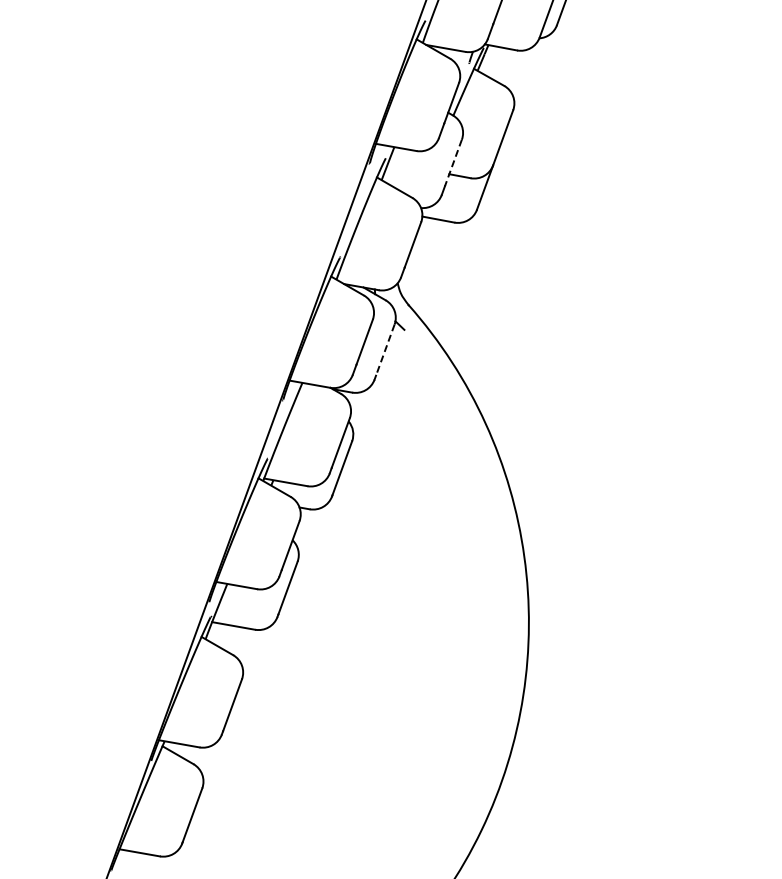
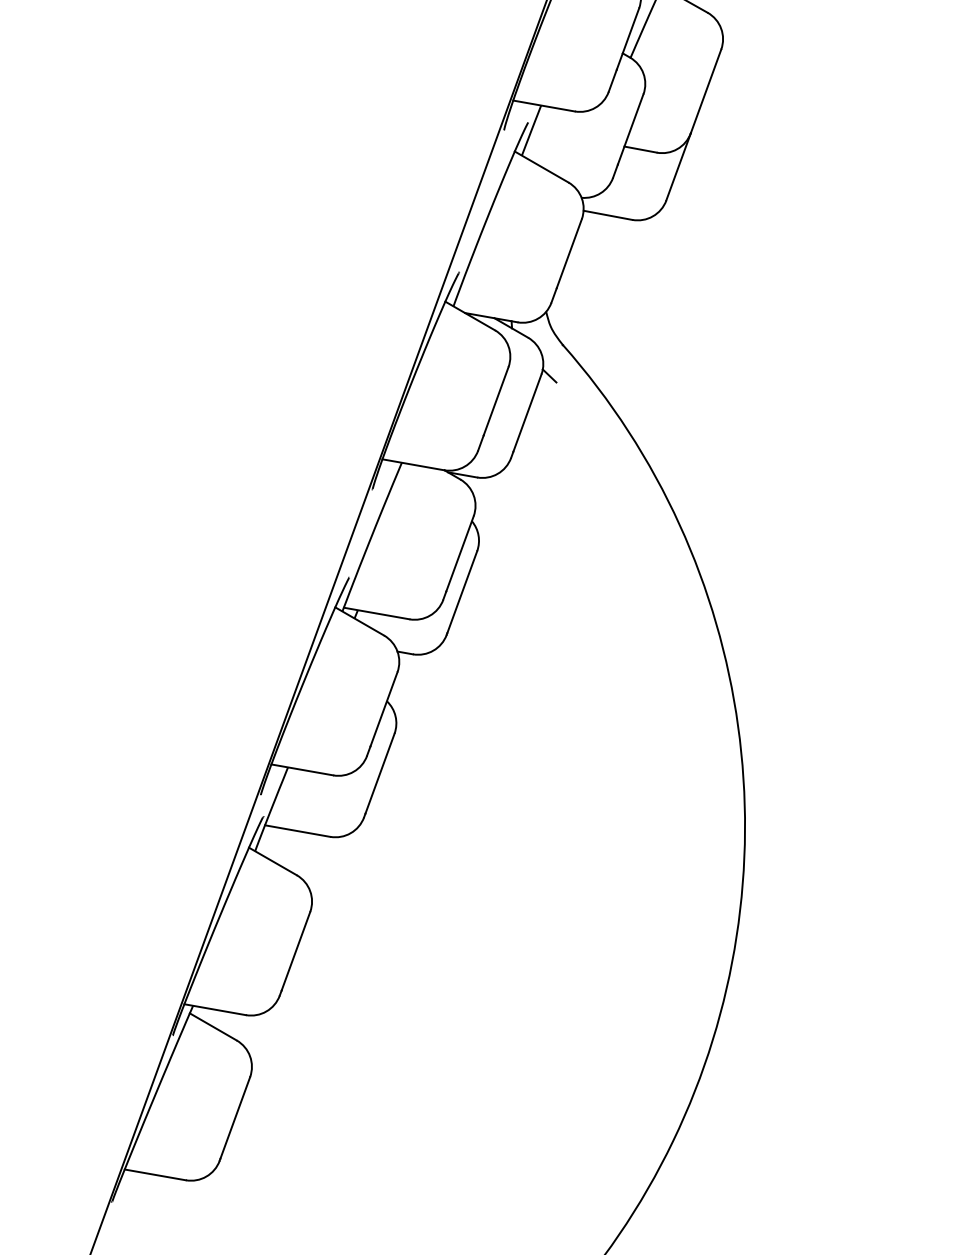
line: (453, 162) -> (630, 128), dashed -> solid
line: (385, 350) -> (527, 413), dashed -> solid

